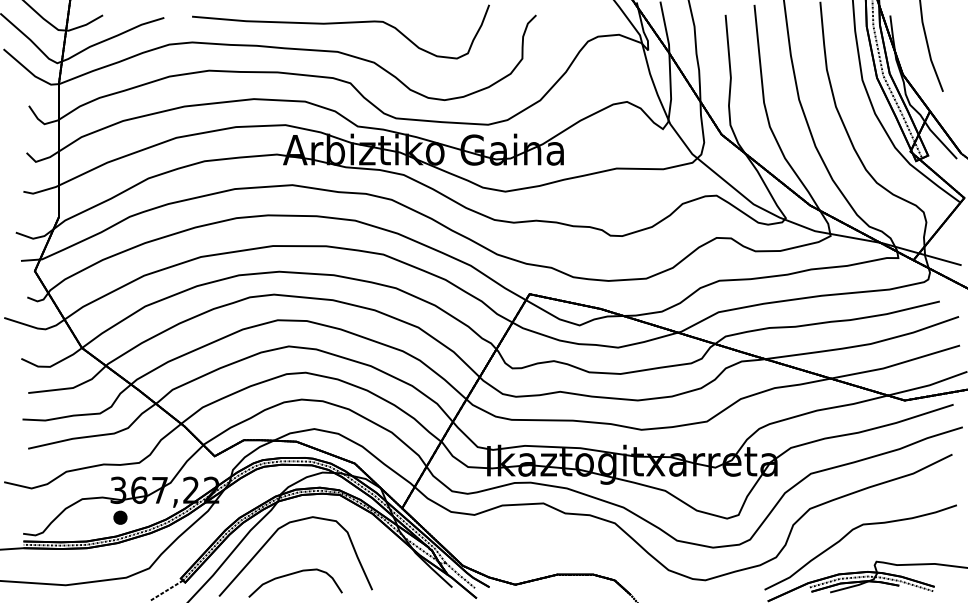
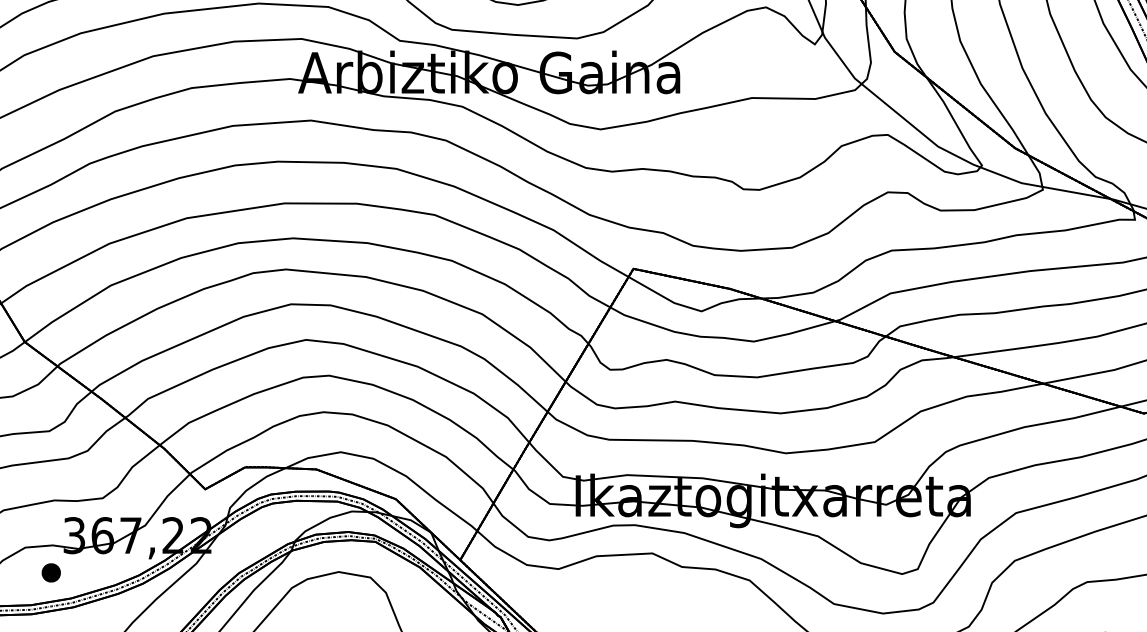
part: (120, 517) -> (51, 572), moved

